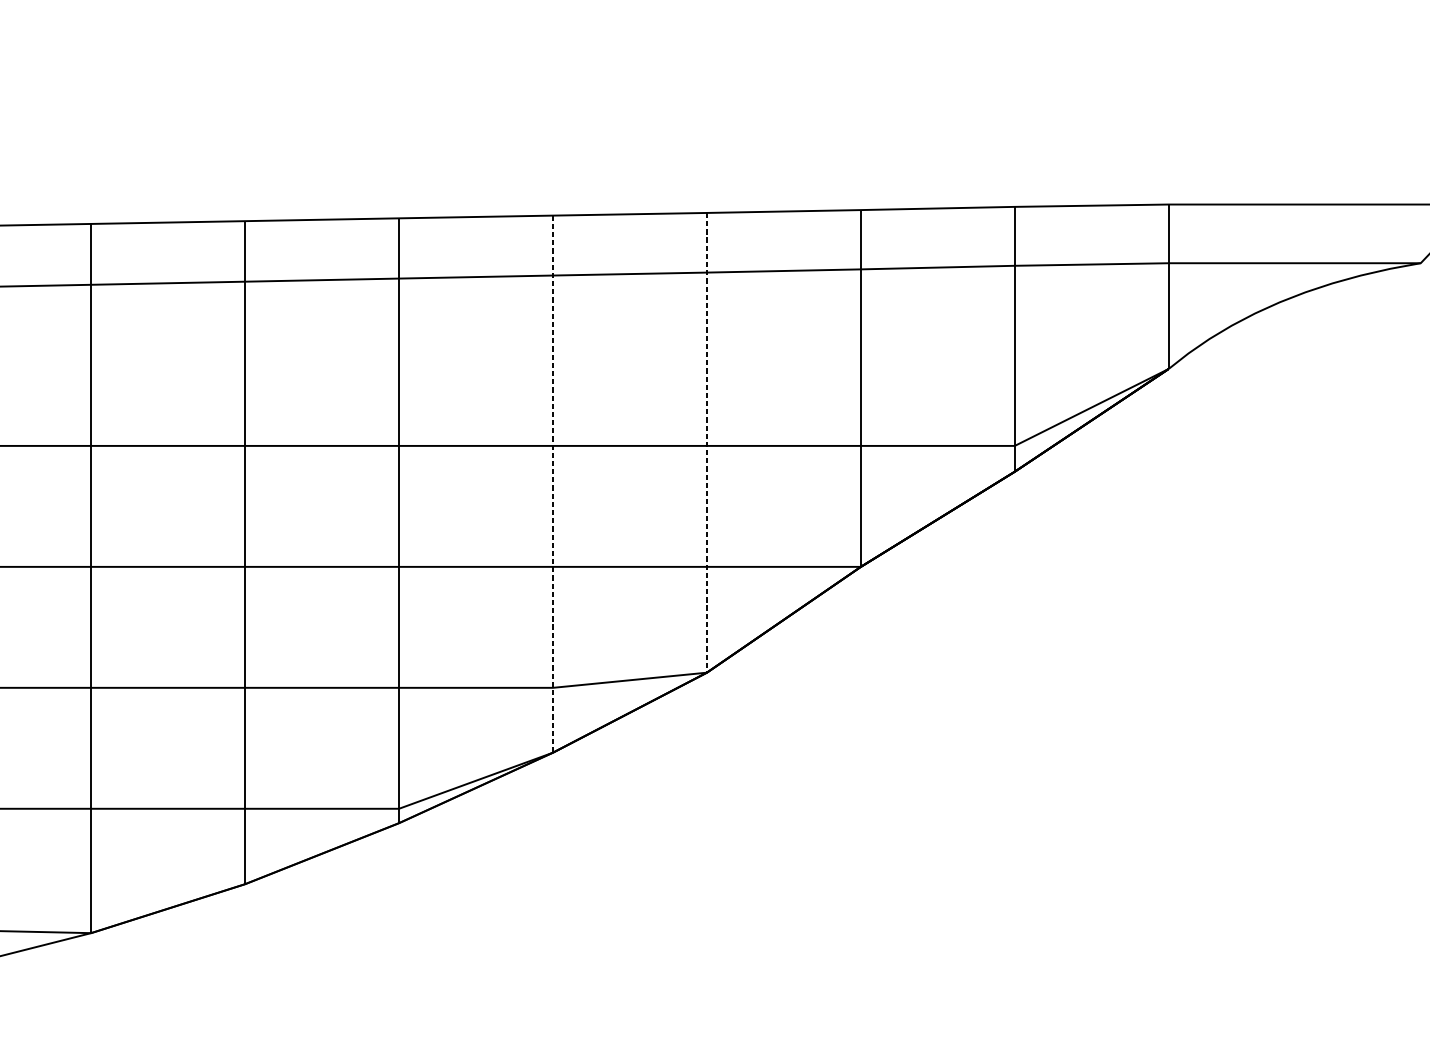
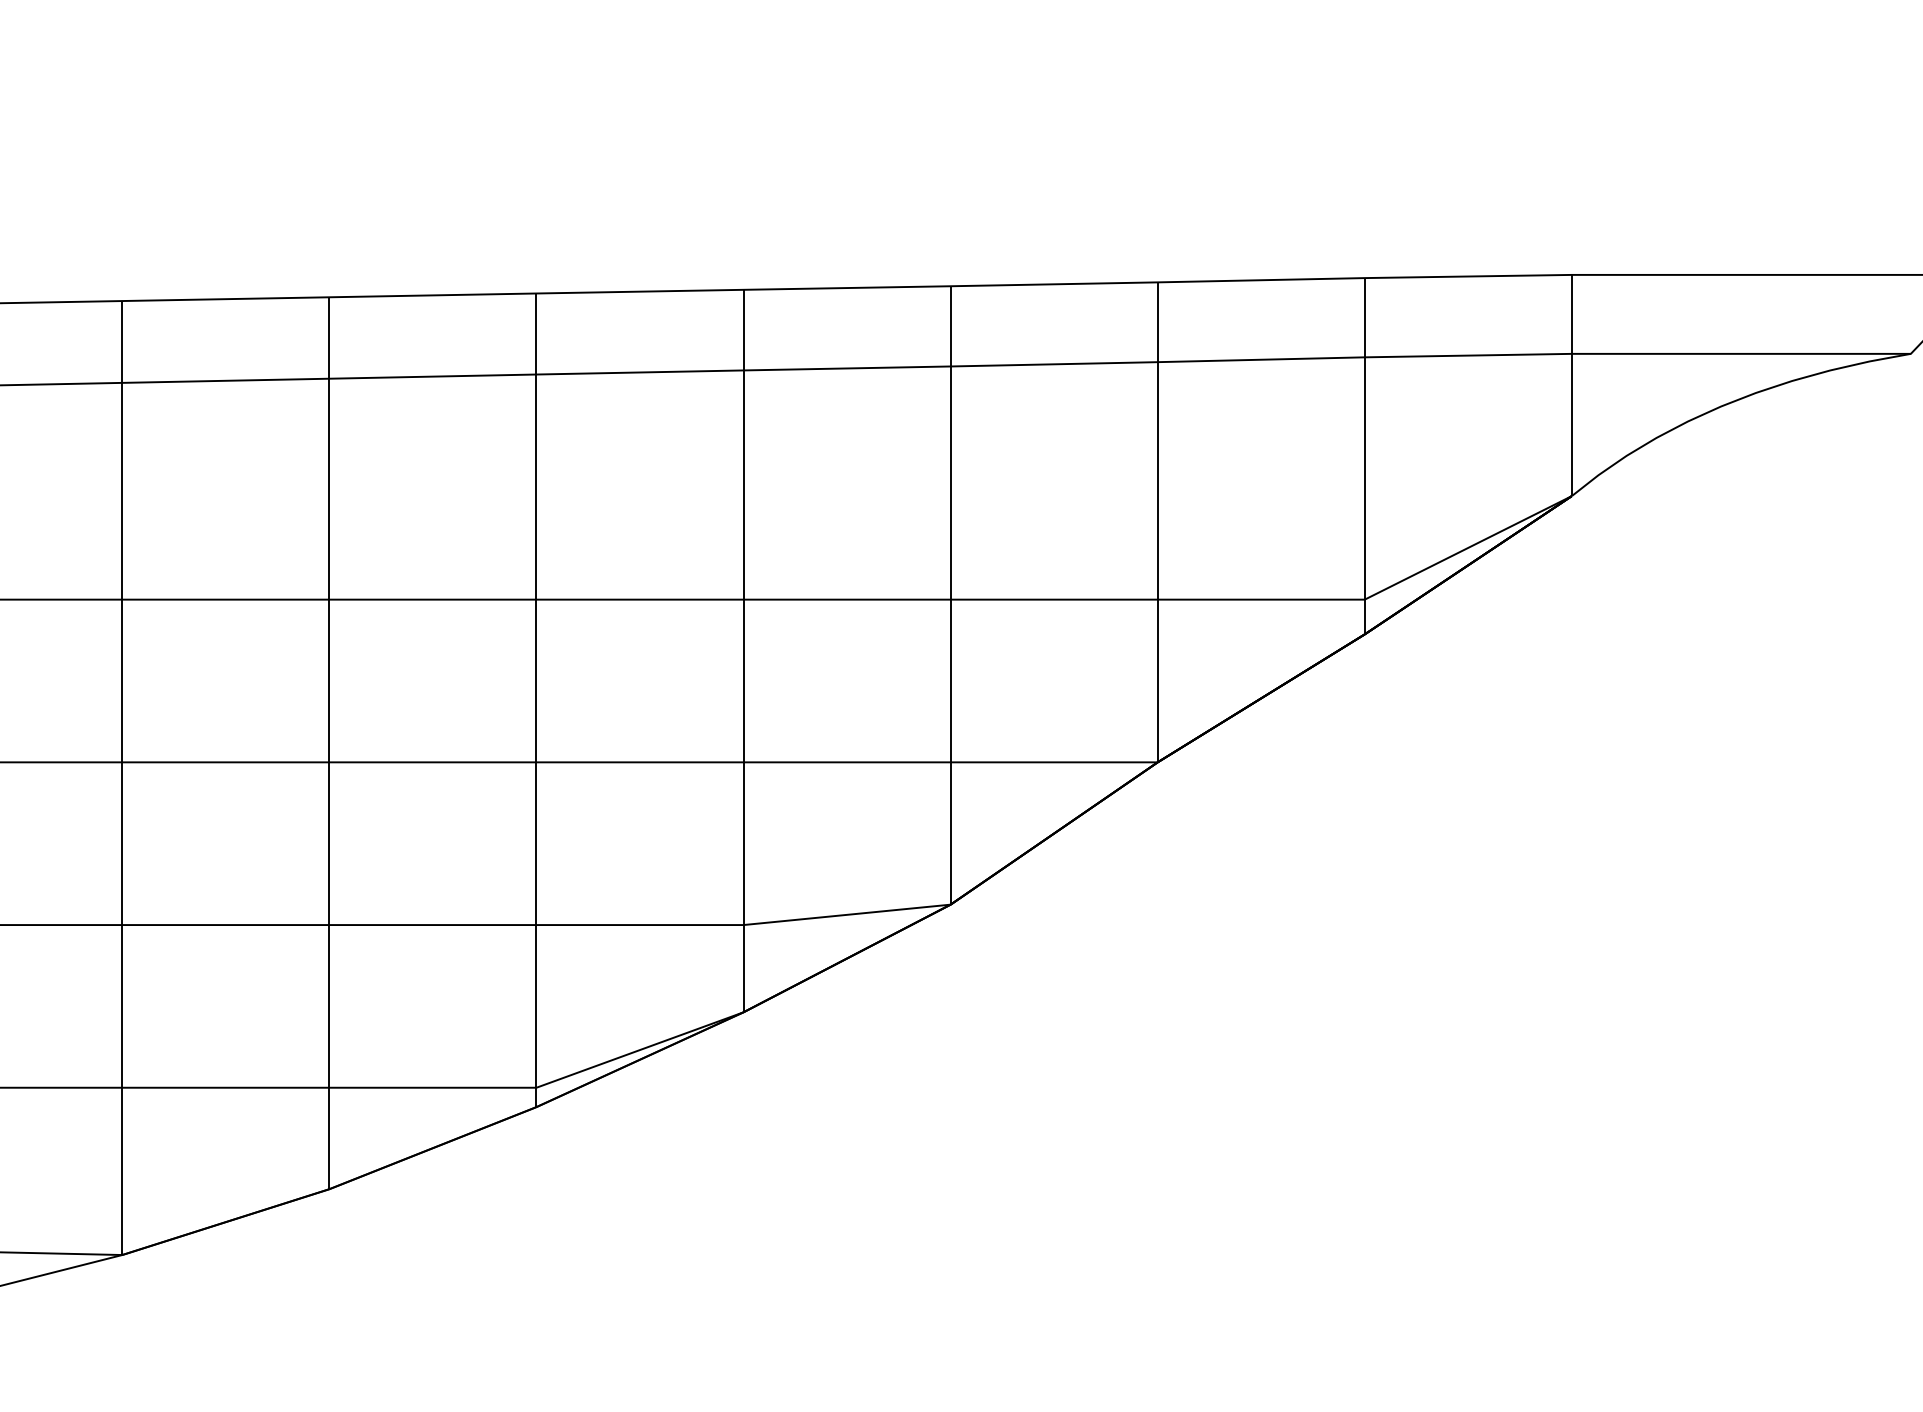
line: (706, 442) -> (950, 595), dashed -> solid
line: (552, 484) -> (743, 651), dashed -> solid

